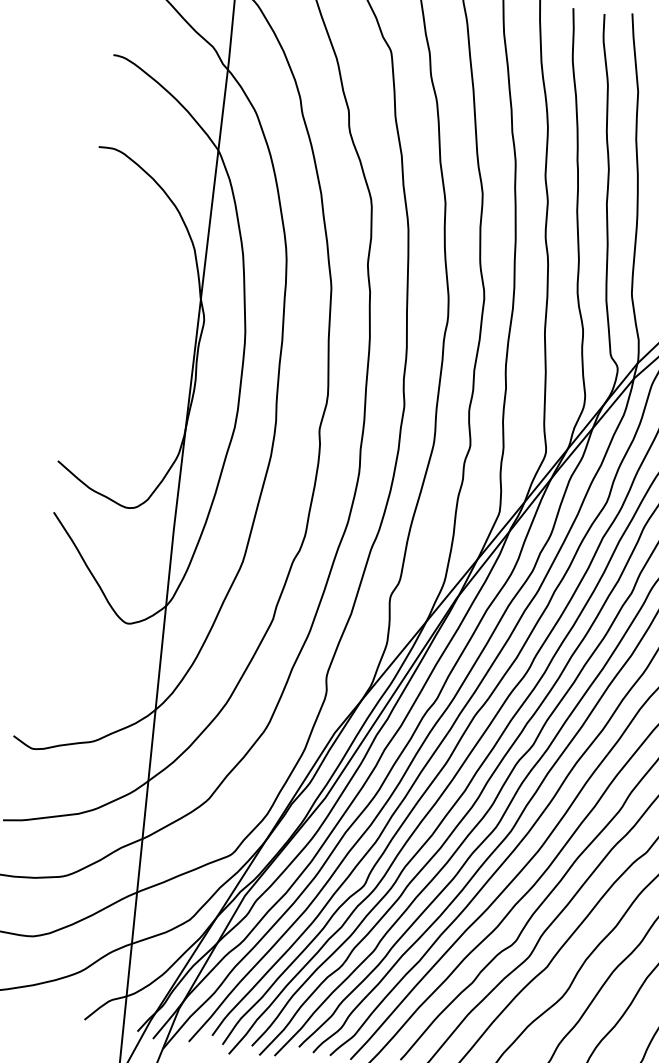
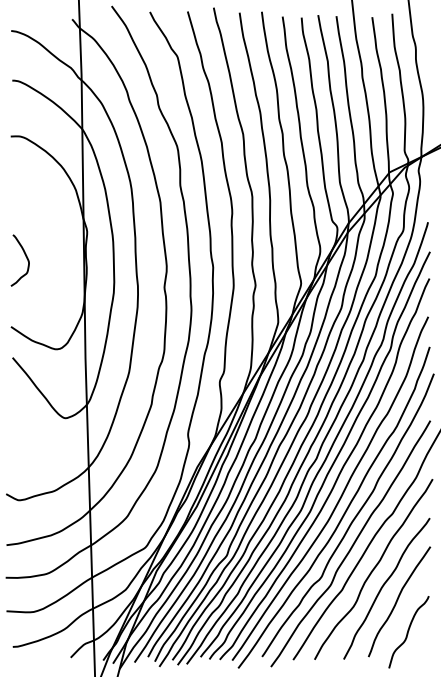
curve: (97, 348) -> (25, 256), added

